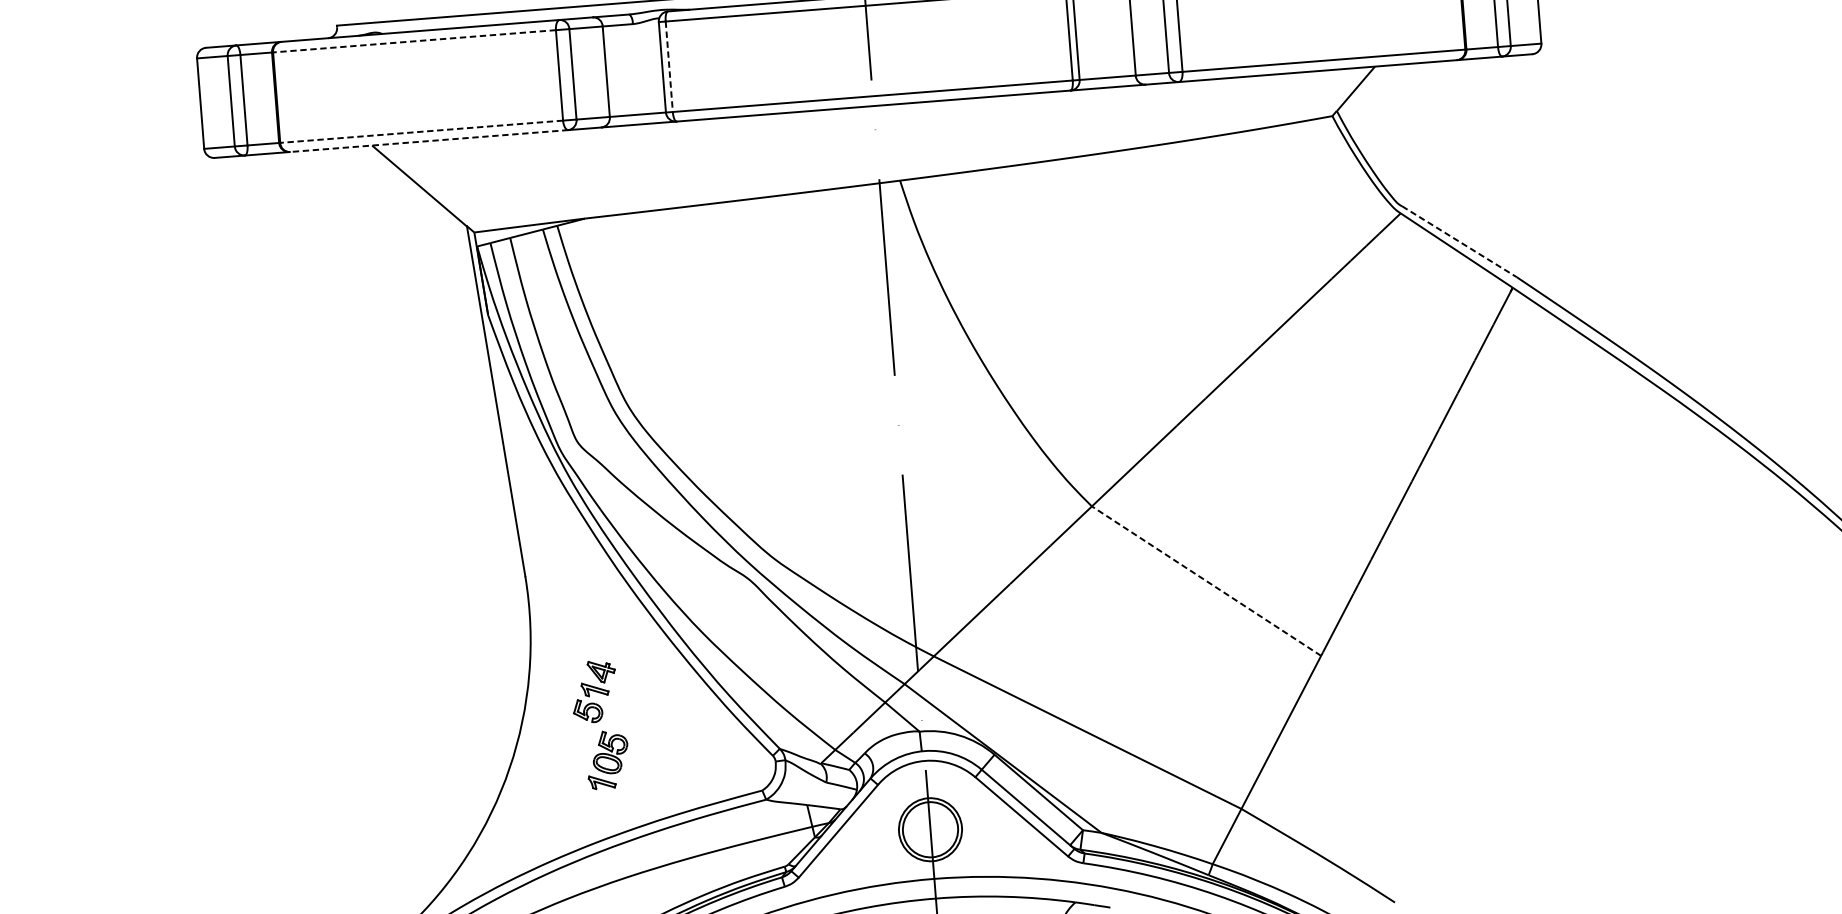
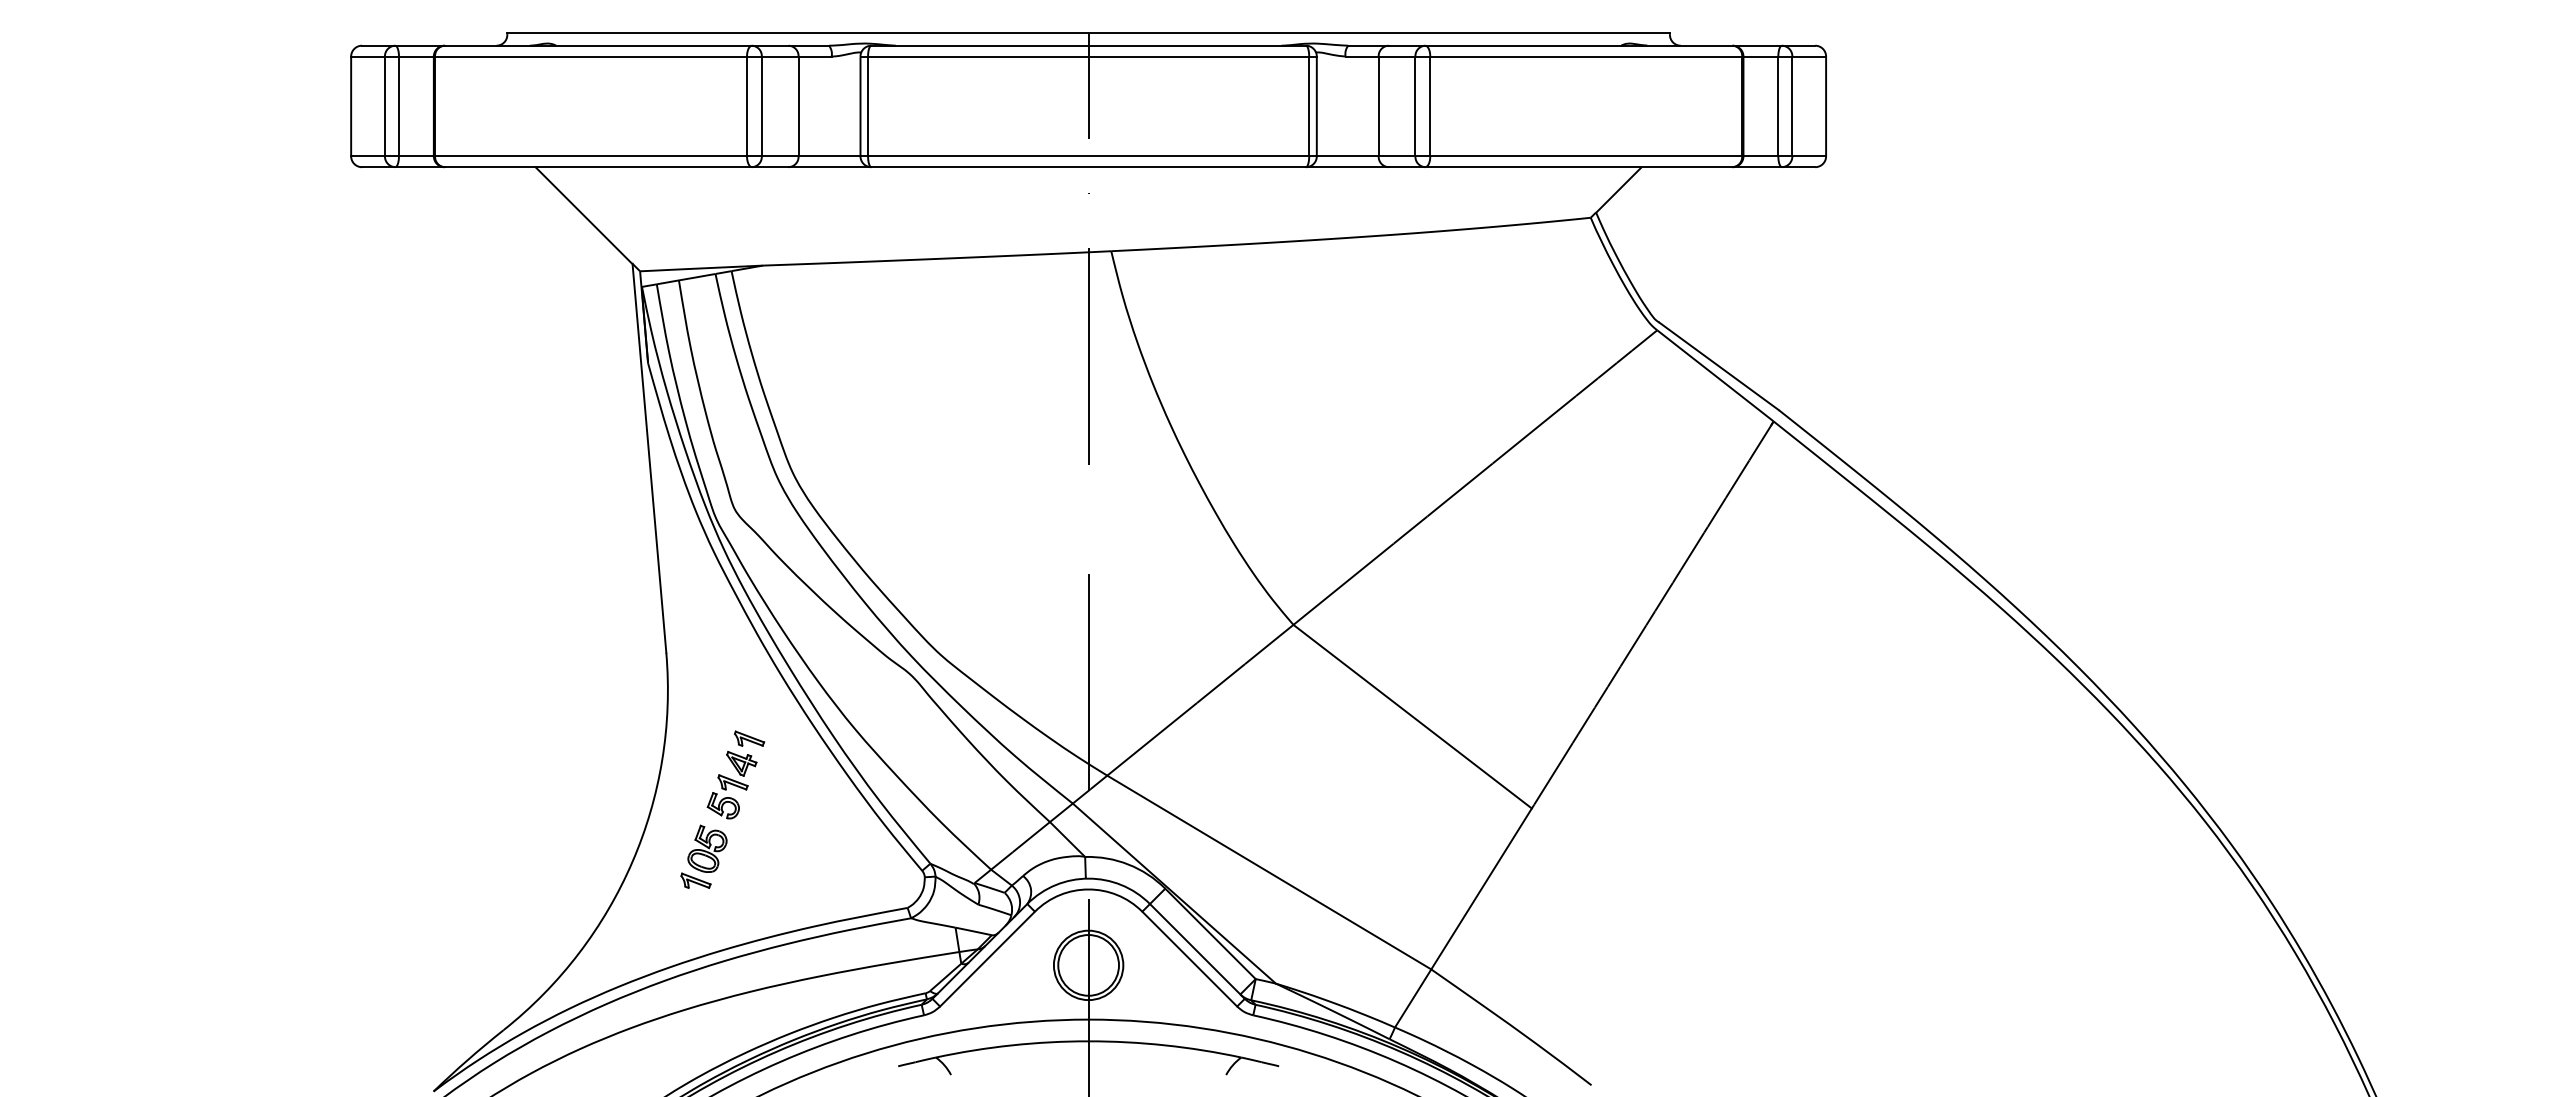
line: (414, 41) -> (591, 56), dashed -> solid
line: (669, 66) -> (868, 106), dashed -> solid
line: (422, 131) -> (591, 156), dashed -> solid
line: (429, 141) -> (598, 167), dashed -> solid
line: (1459, 241) -> (1719, 366), dashed -> solid
line: (1206, 580) -> (1412, 716), dashed -> solid
part: (606, 648) -> (749, 738), added
part: (607, 759) -> (703, 856), moved

